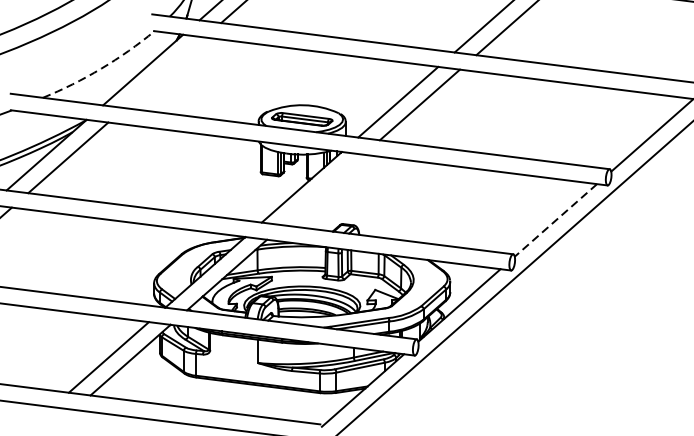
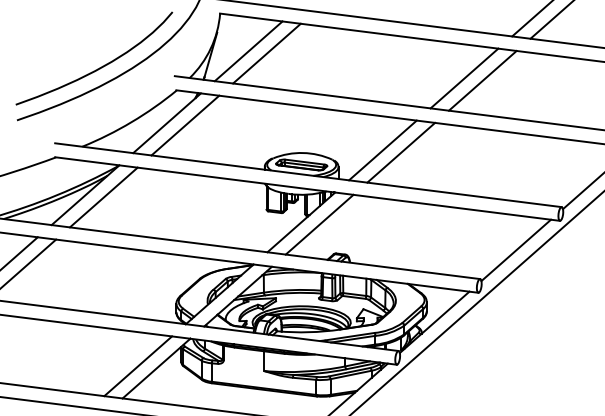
arc: (101, 69) -> (131, 122), dashed -> solid
line: (164, 72) -> (185, 125), added
line: (323, 189) -> (319, 224), added
line: (555, 220) -> (515, 250), dashed -> solid

